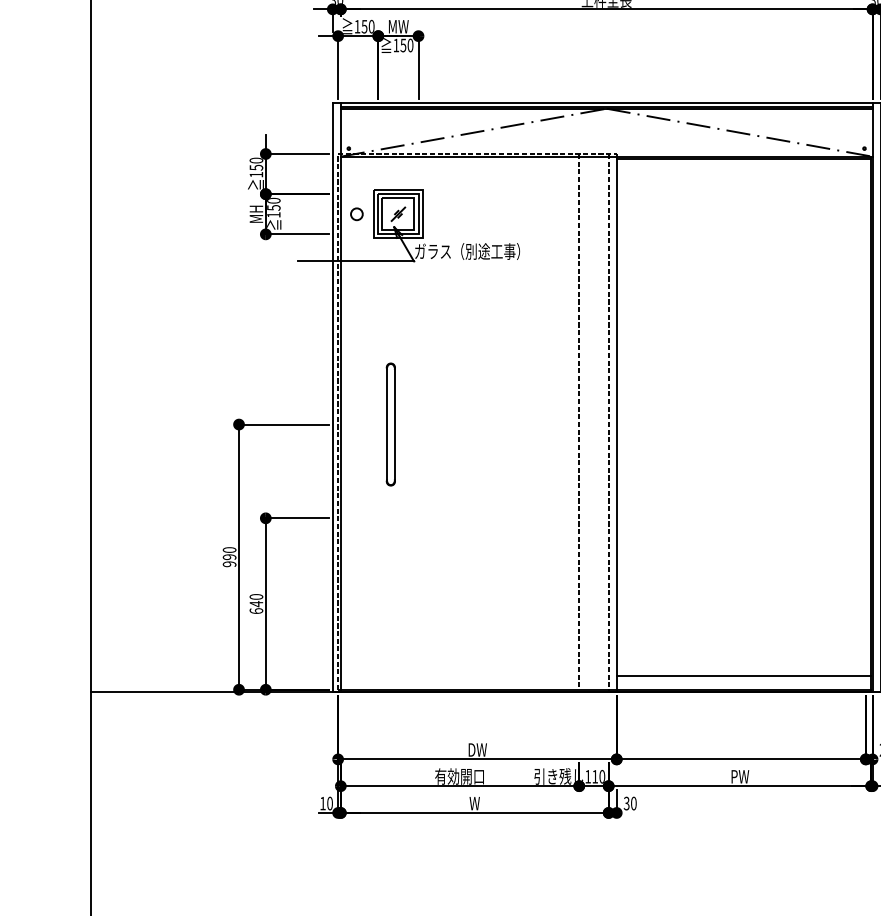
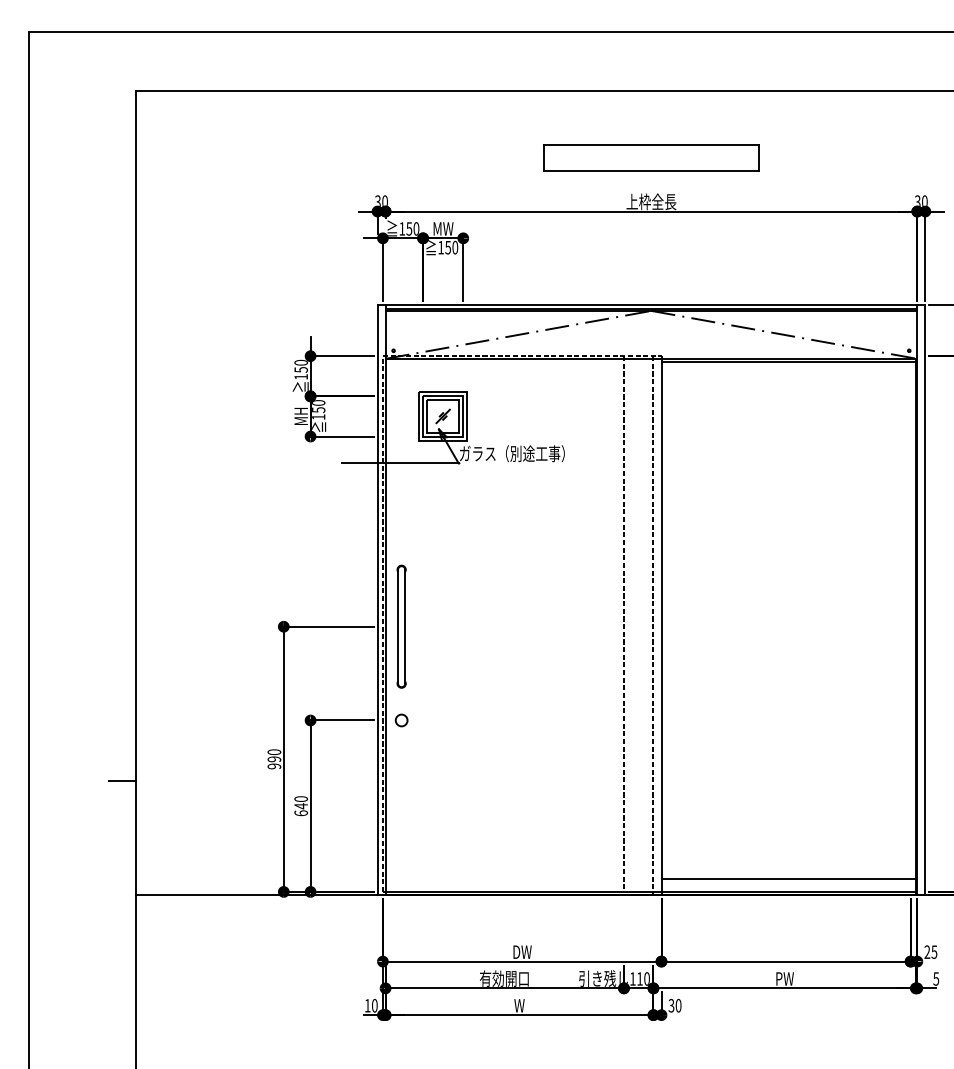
circle: (356, 214) -> (401, 720), moved
part: (390, 424) -> (401, 626), moved
line: (77, 578) -> (122, 780), added

